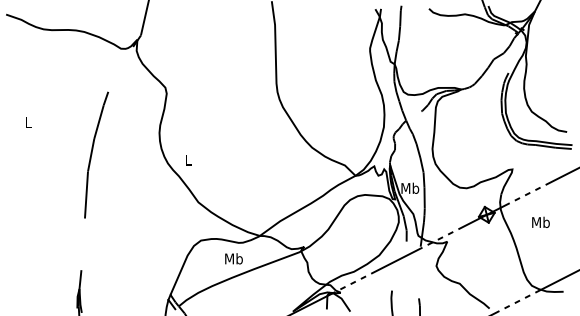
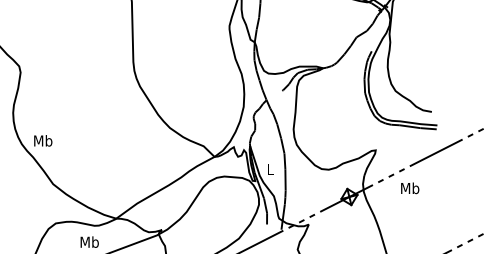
text: (188, 159) -> (42, 140), L -> Mb
text: (410, 187) -> (271, 168), Mb -> L
text: (540, 221) -> (409, 187), moved

